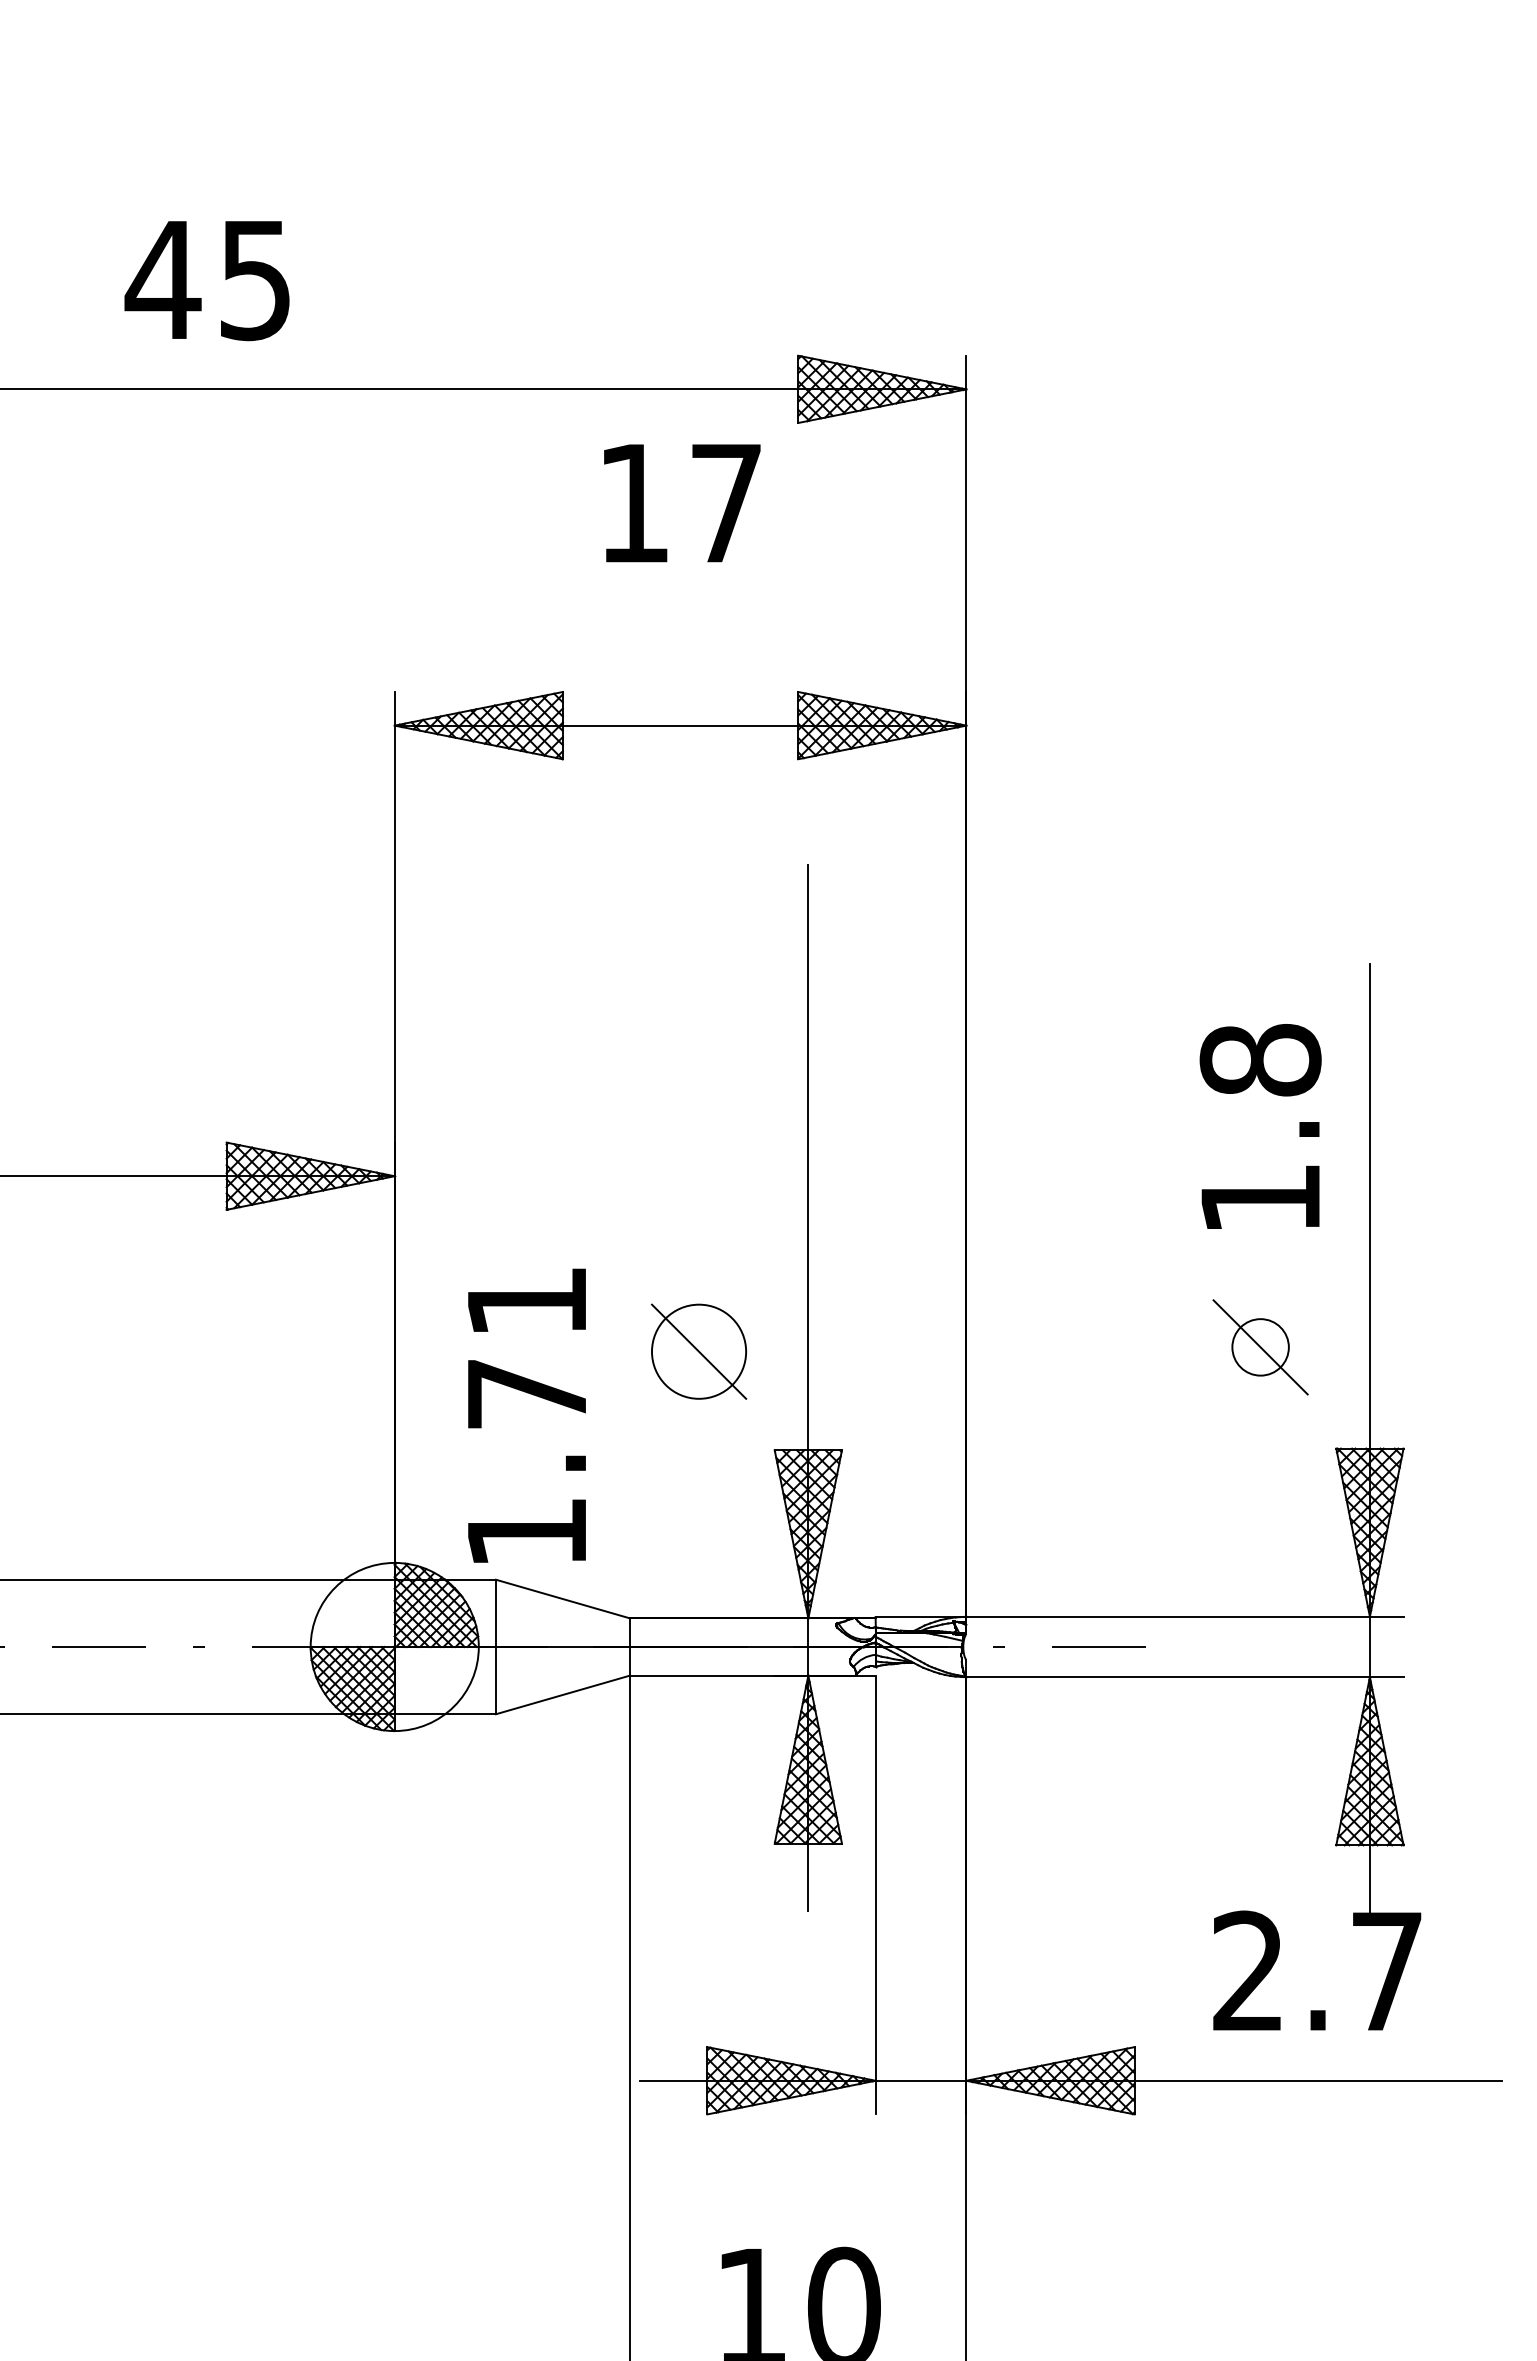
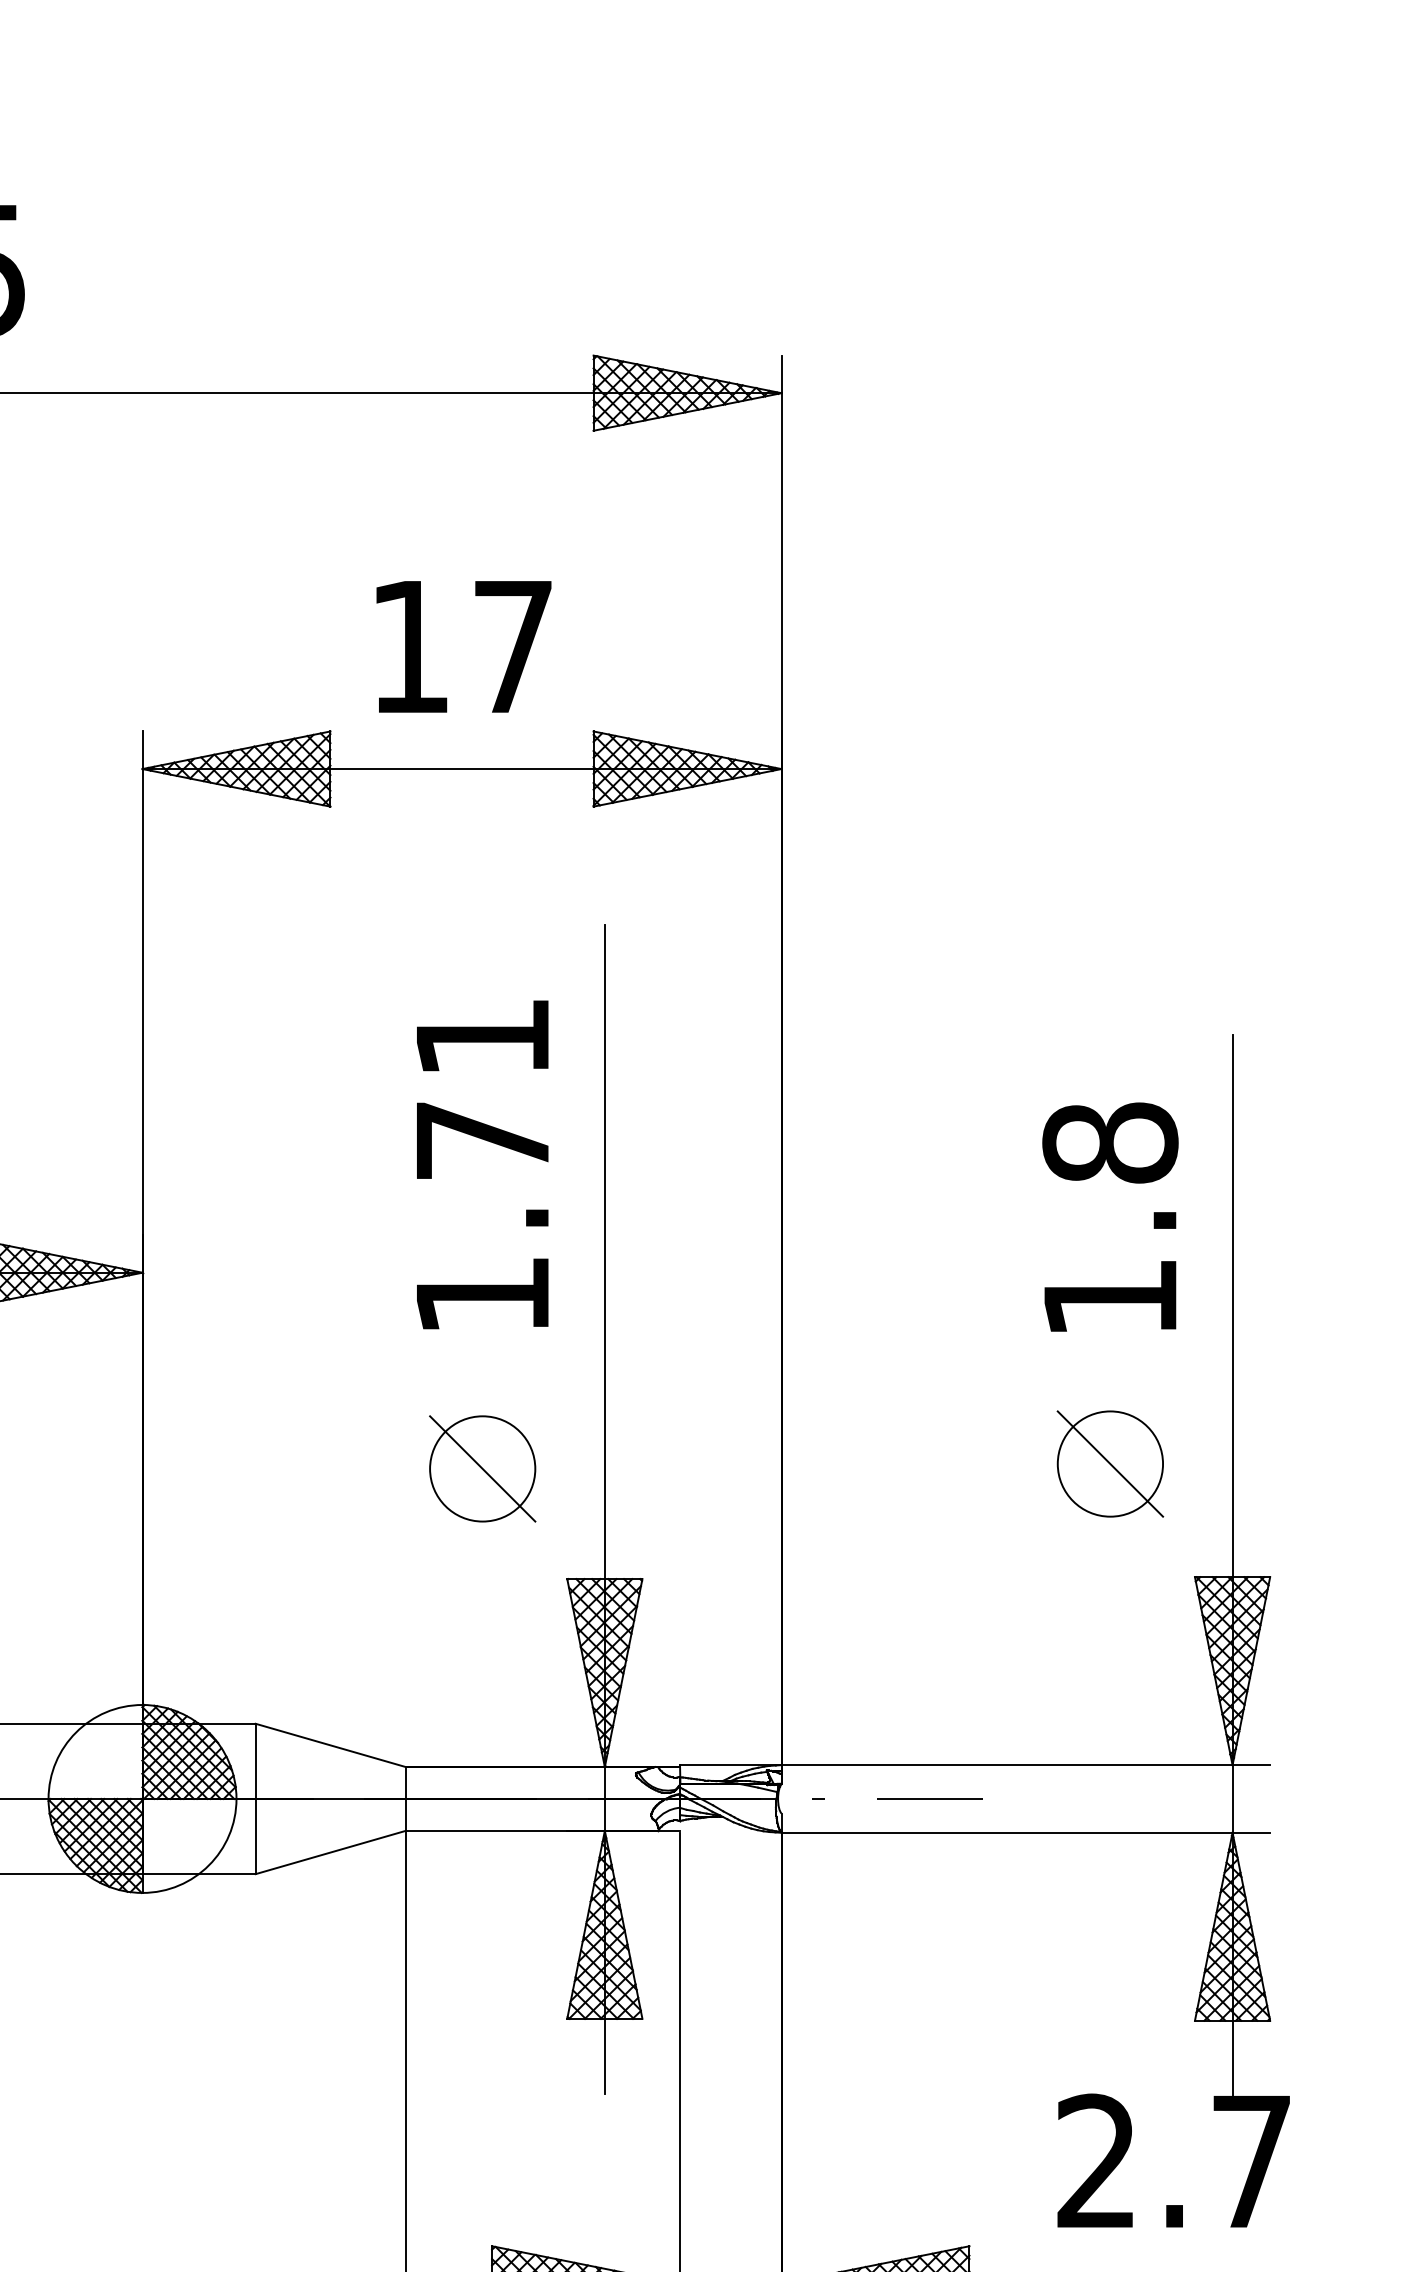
text: (682, 503) -> (464, 647), moved
circle: (1260, 1347) -> (1110, 1464), size x1.67
text: (526, 1415) -> (482, 1164), moved

